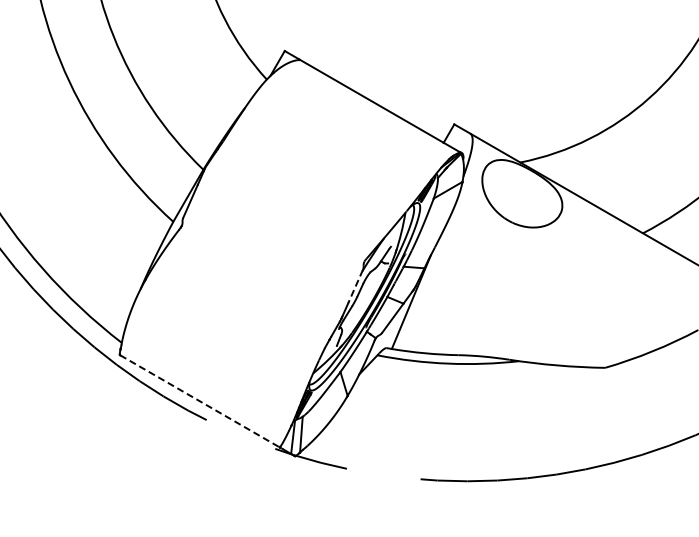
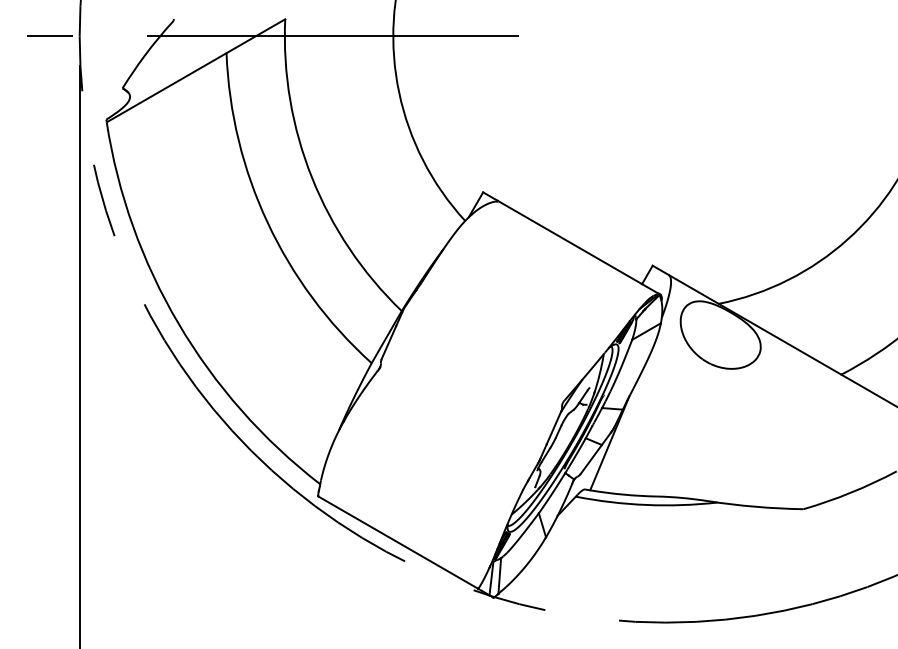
line: (355, 287) -> (553, 428), dashed -> solid
line: (200, 402) -> (398, 543), dashed -> solid

